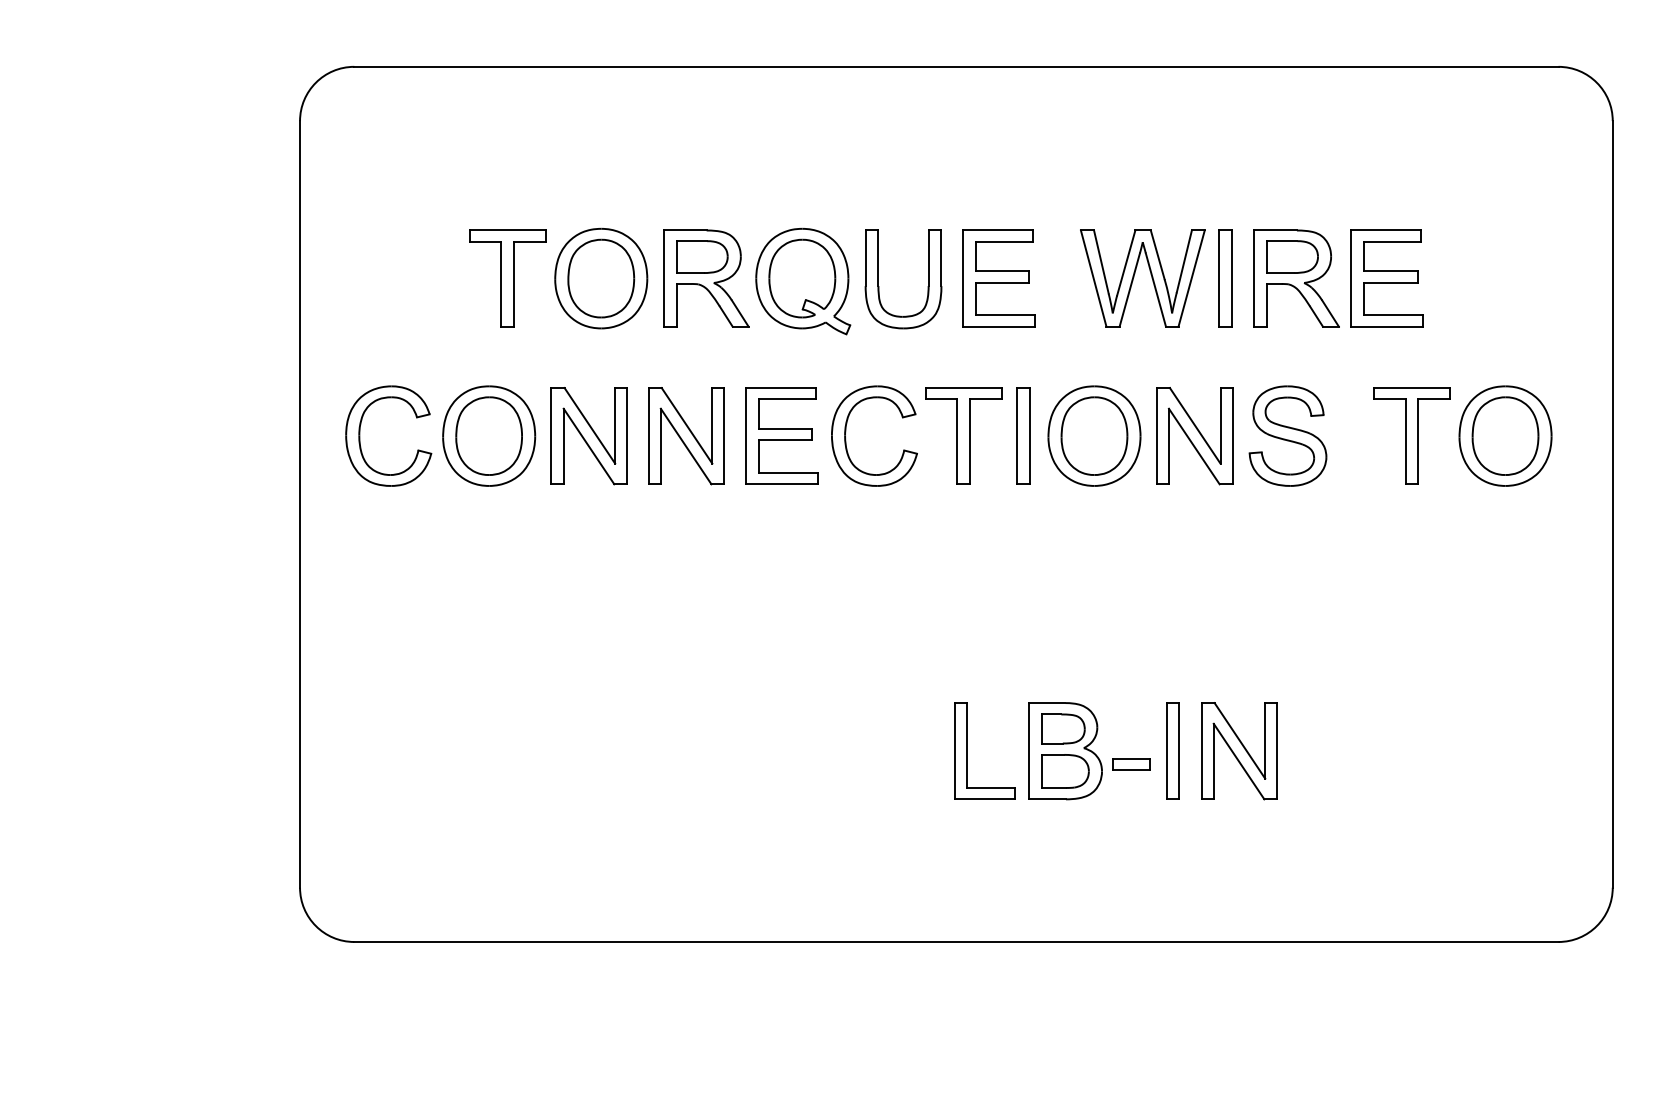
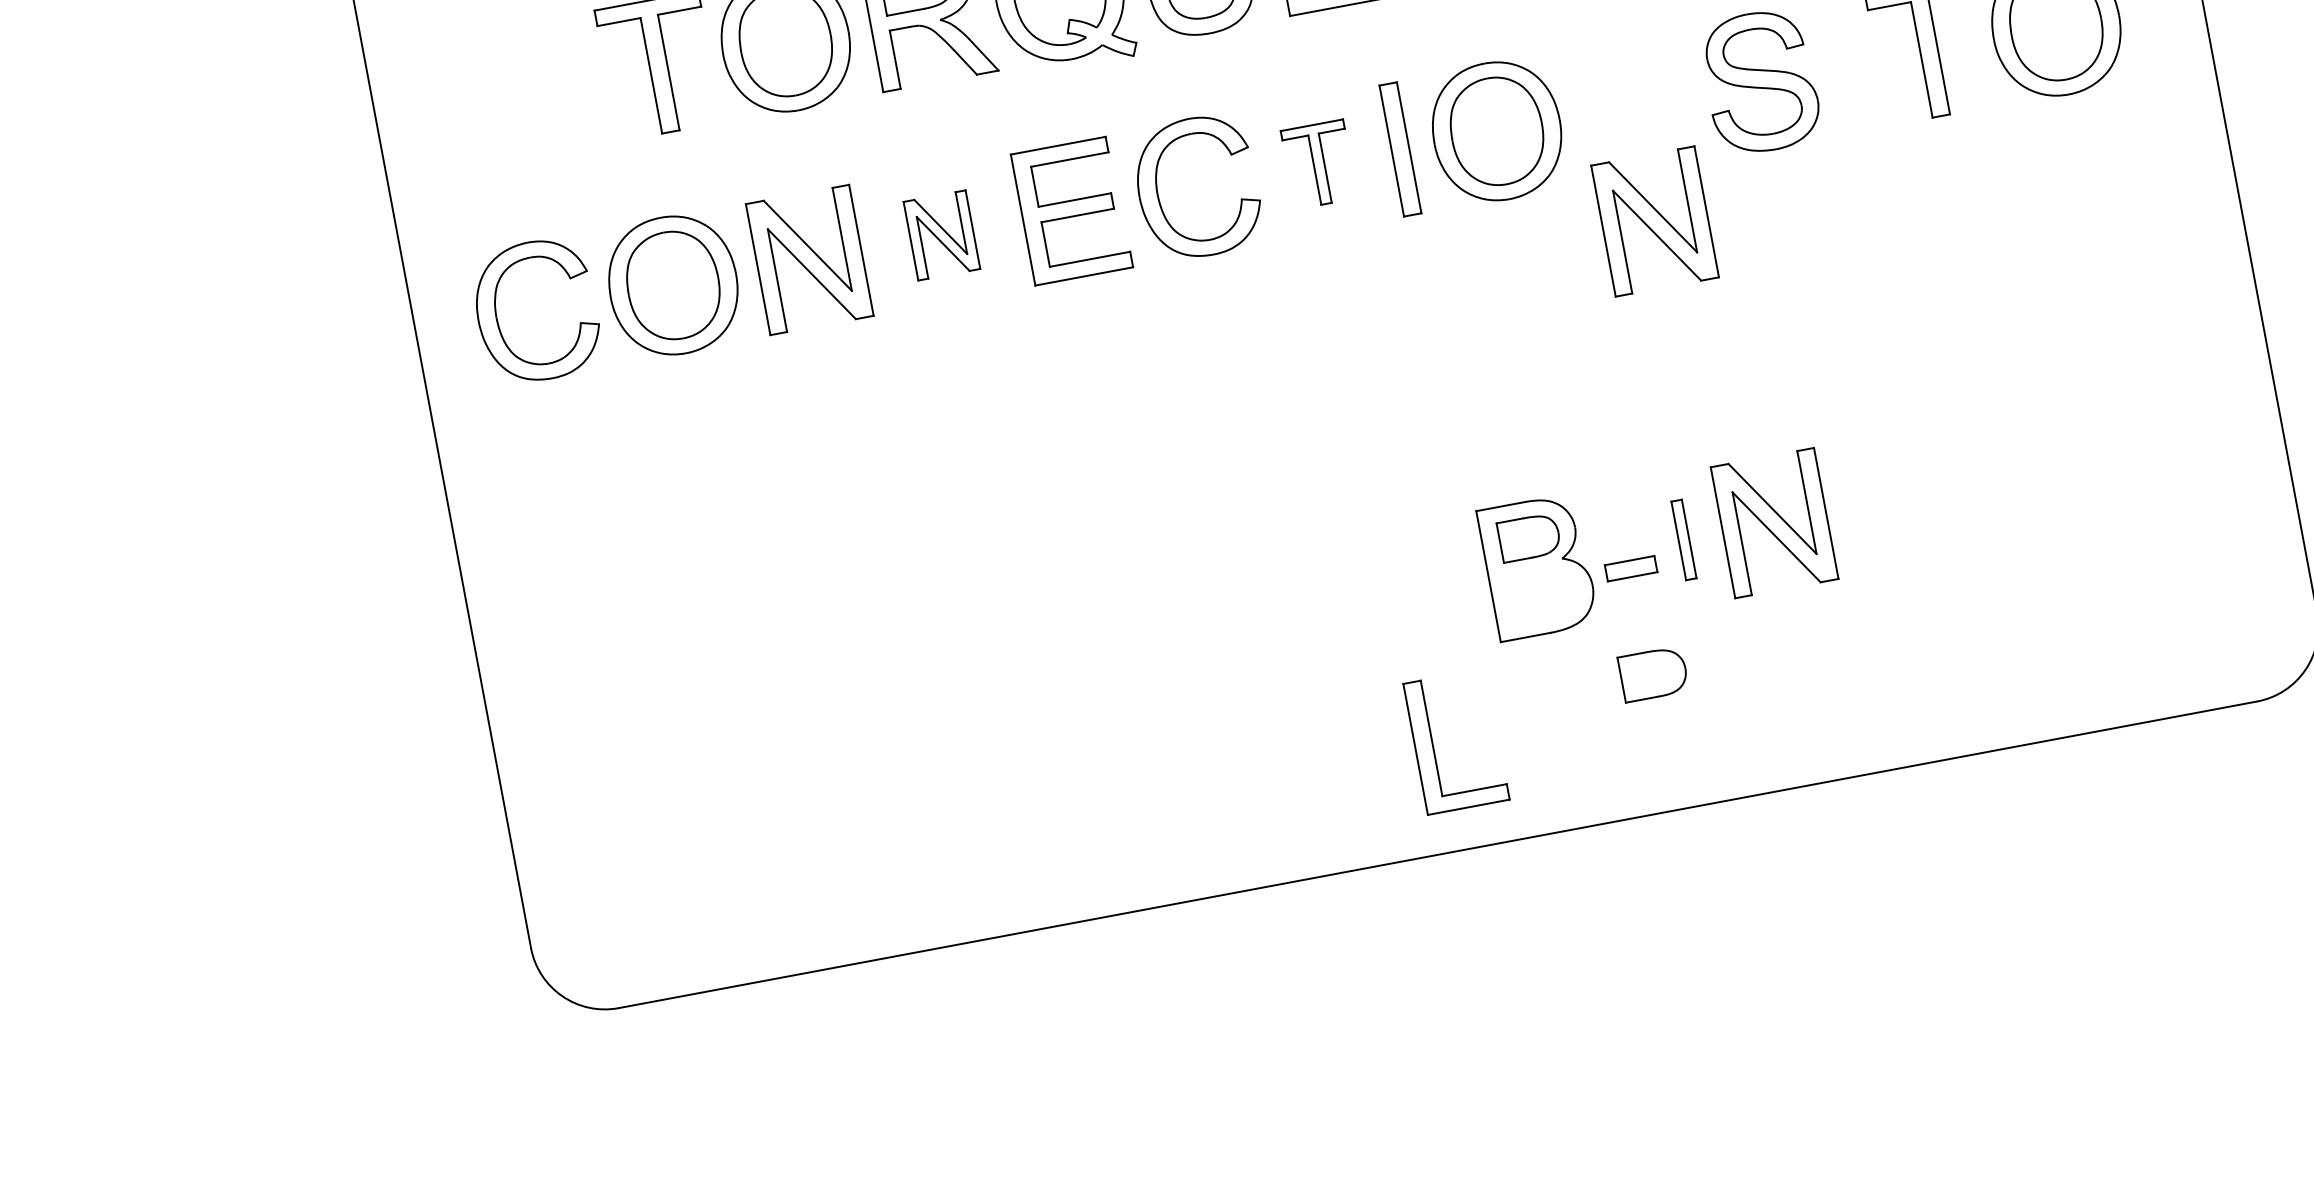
part: (963, 435) -> (1318, 163), size x0.6
part: (686, 436) -> (941, 235), size x0.6
part: (1194, 436) -> (1654, 222), moved
part: (967, 750) -> (1433, 745), moved
part: (1172, 750) -> (1683, 539), size x0.6
part: (1065, 771) -> (1653, 674), moved

